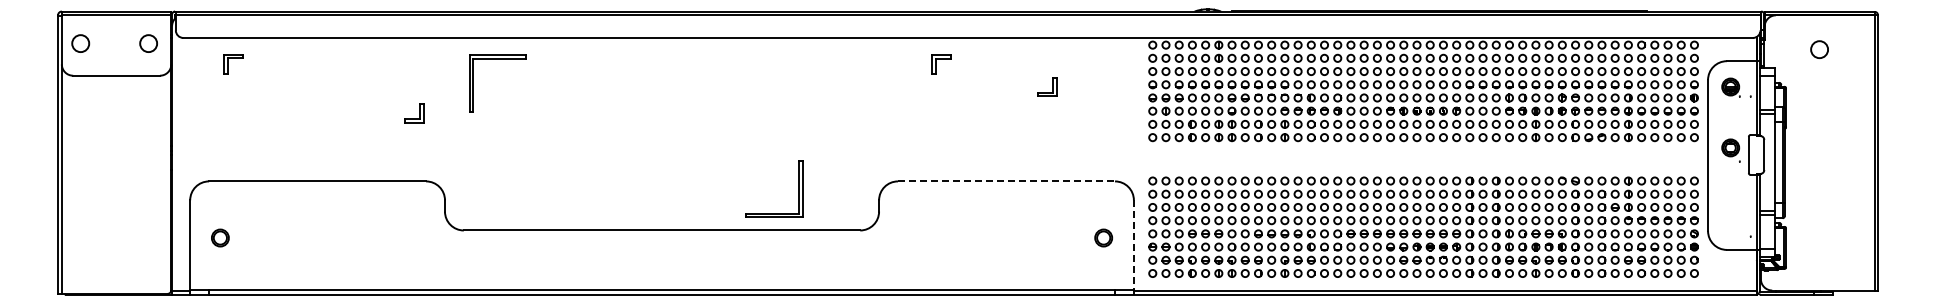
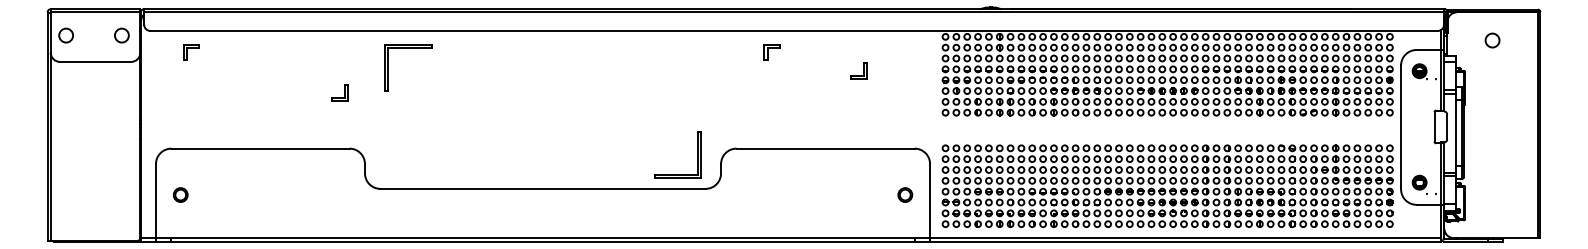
part: (1730, 150) -> (1419, 184), moved
line: (1006, 181) -> (825, 148), dashed -> solid
part: (798, 188) -> (697, 154), moved
line: (1133, 246) -> (929, 202), dashed -> solid

